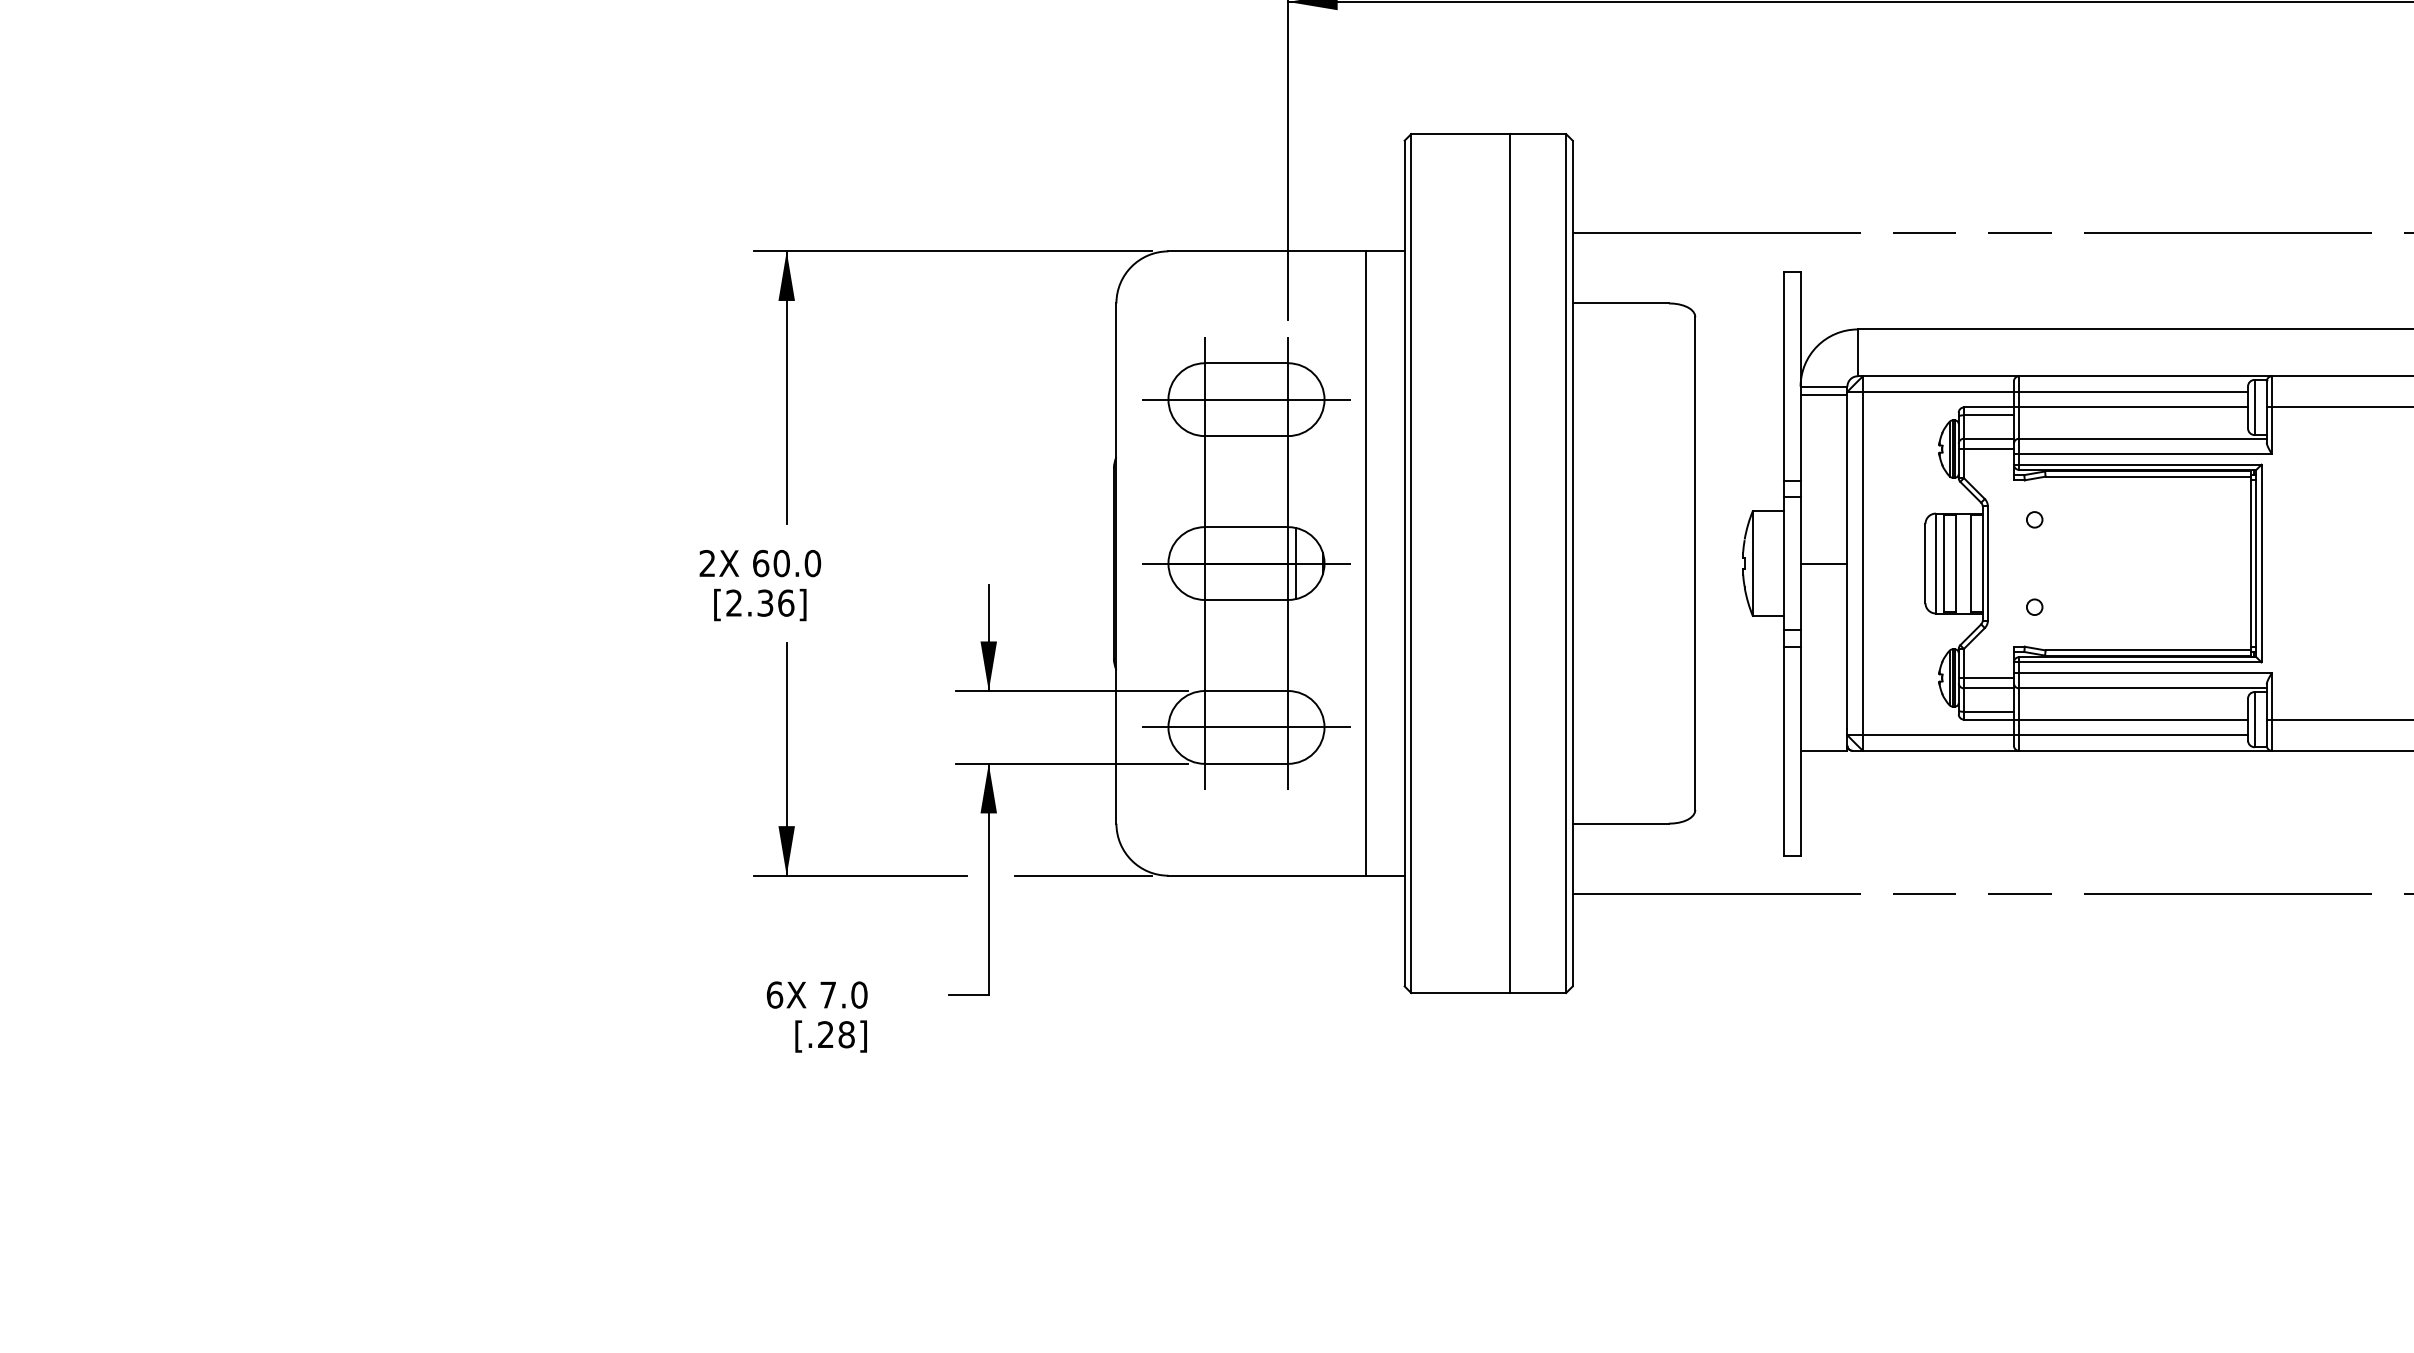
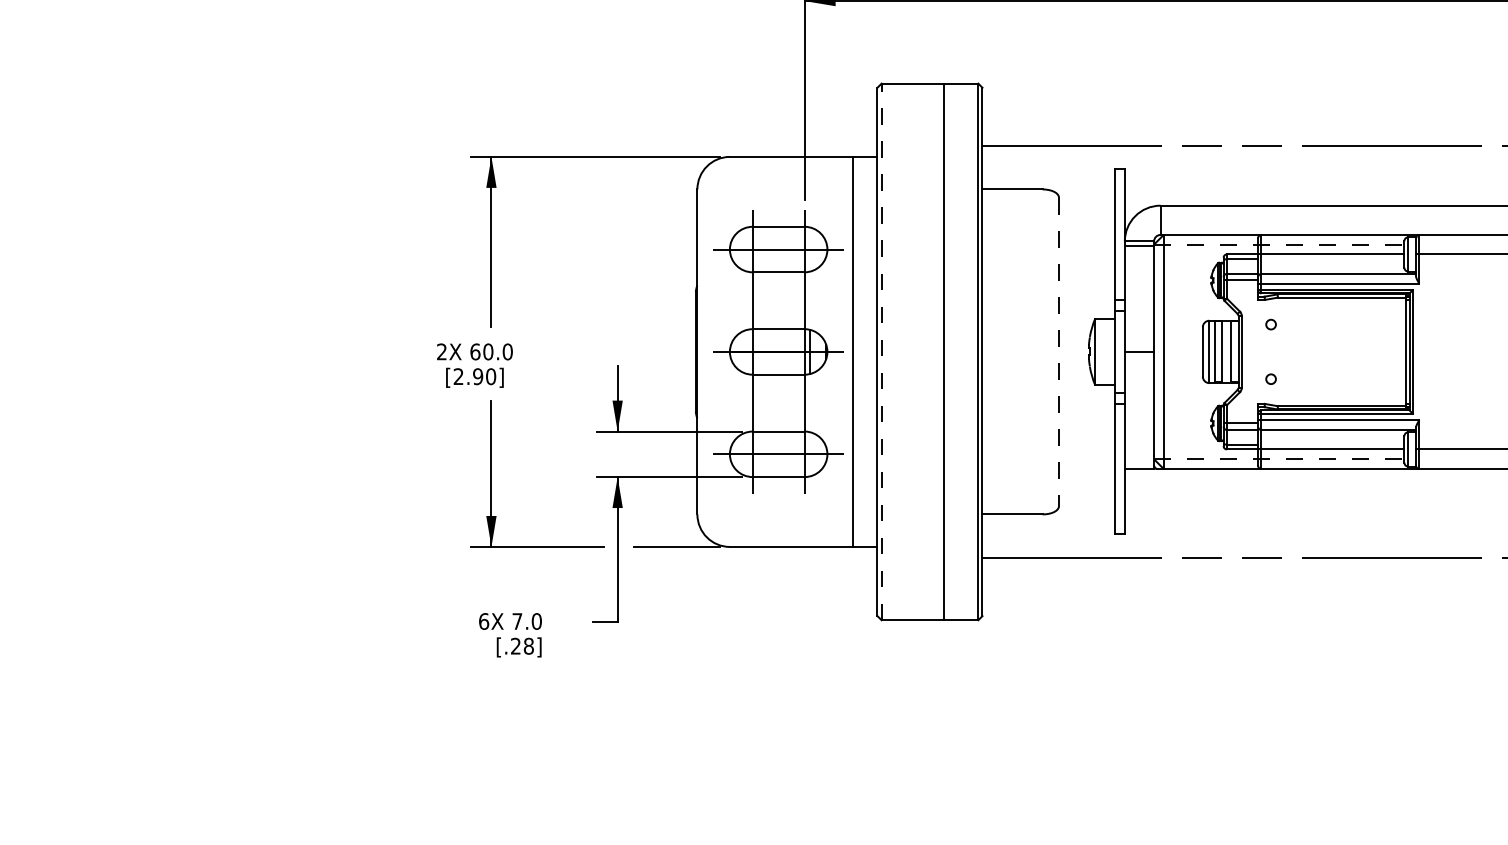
line: (2048, 391) -> (1279, 244), solid -> dashed
line: (1411, 562) -> (881, 351), solid -> dashed
line: (1696, 562) -> (1059, 351), solid -> dashed
text: (775, 602) -> (484, 376), [2.36] -> [2.90]
line: (2048, 735) -> (1279, 459), solid -> dashed

